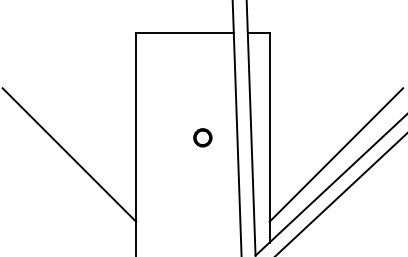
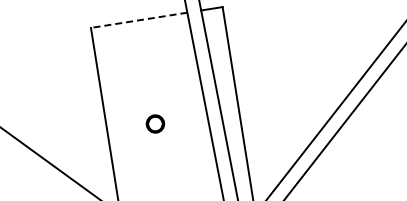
line: (185, 32) -> (139, 19), solid -> dashed
circle: (202, 137) -> (155, 123), moved
line: (336, 154) -> (307, 116), removed

